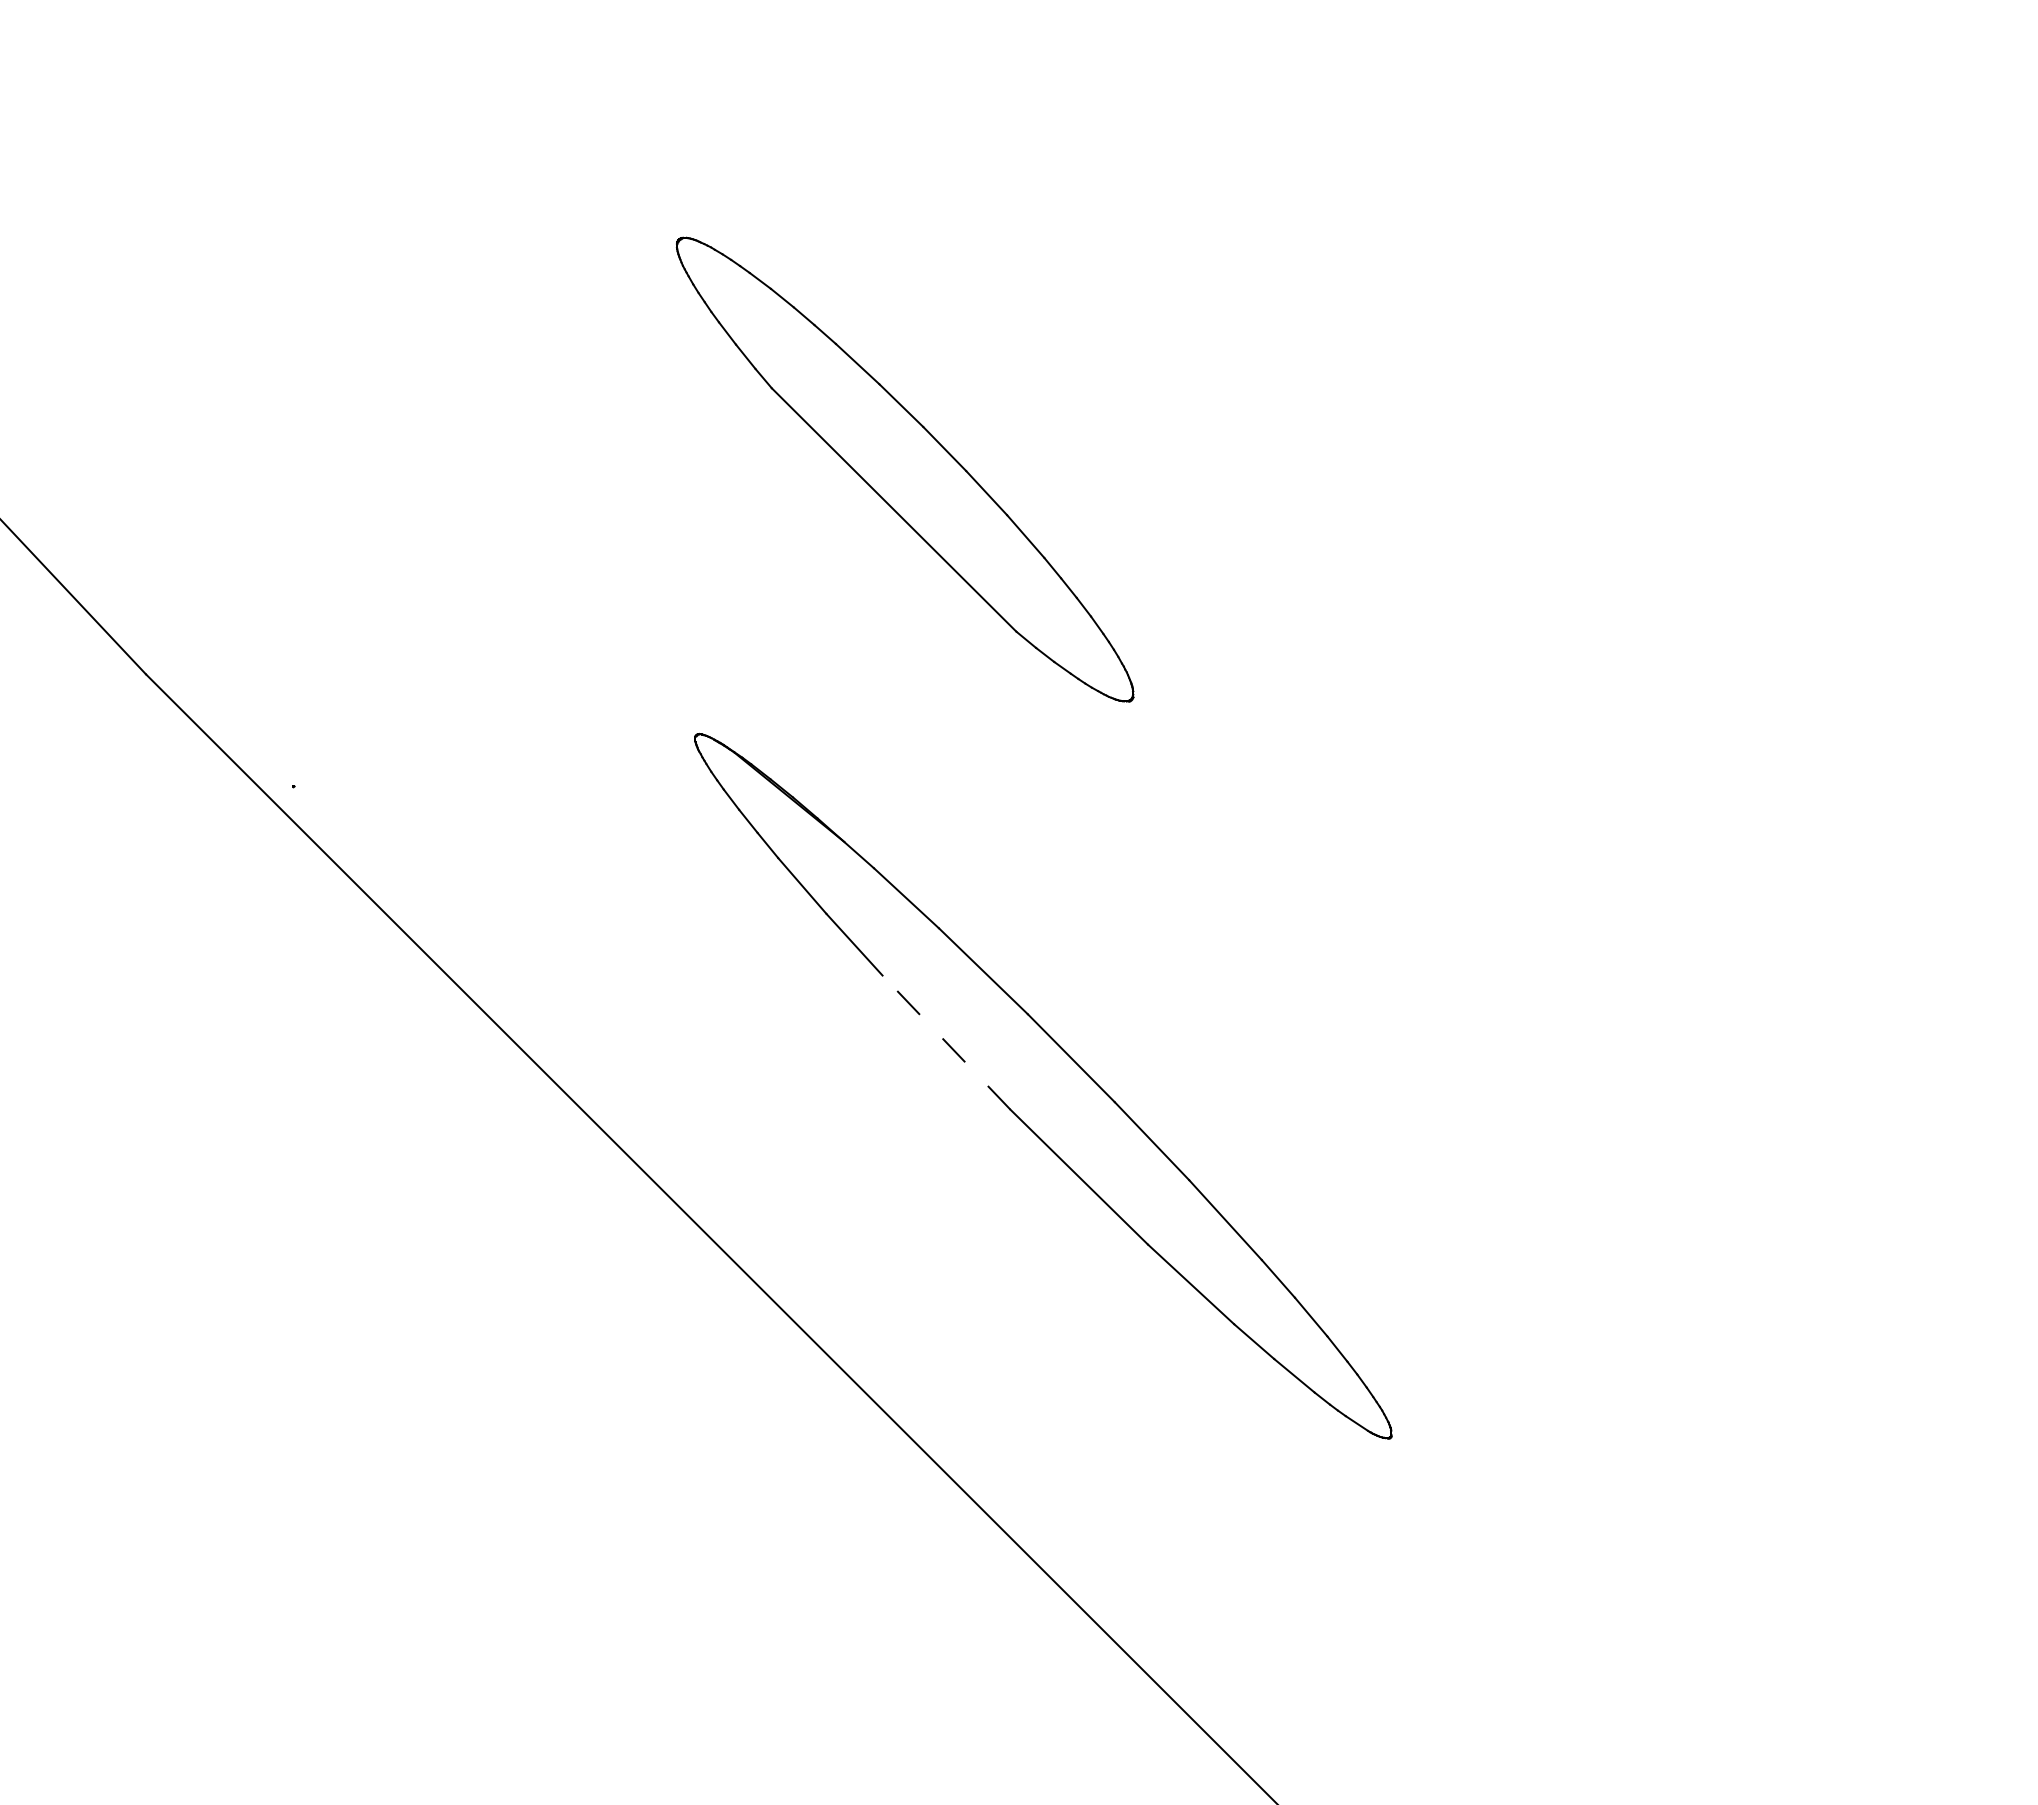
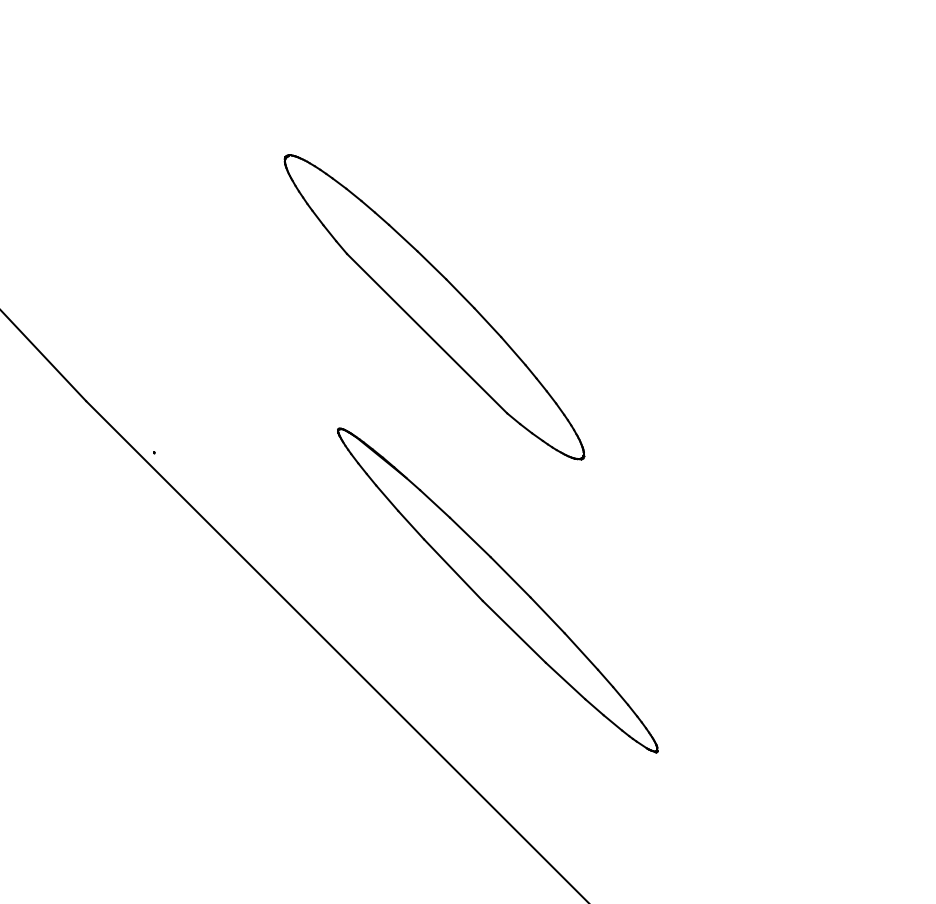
part: (905, 469) -> (434, 307), size x1.43
line: (946, 1043) -> (453, 570), dashed -> solid

